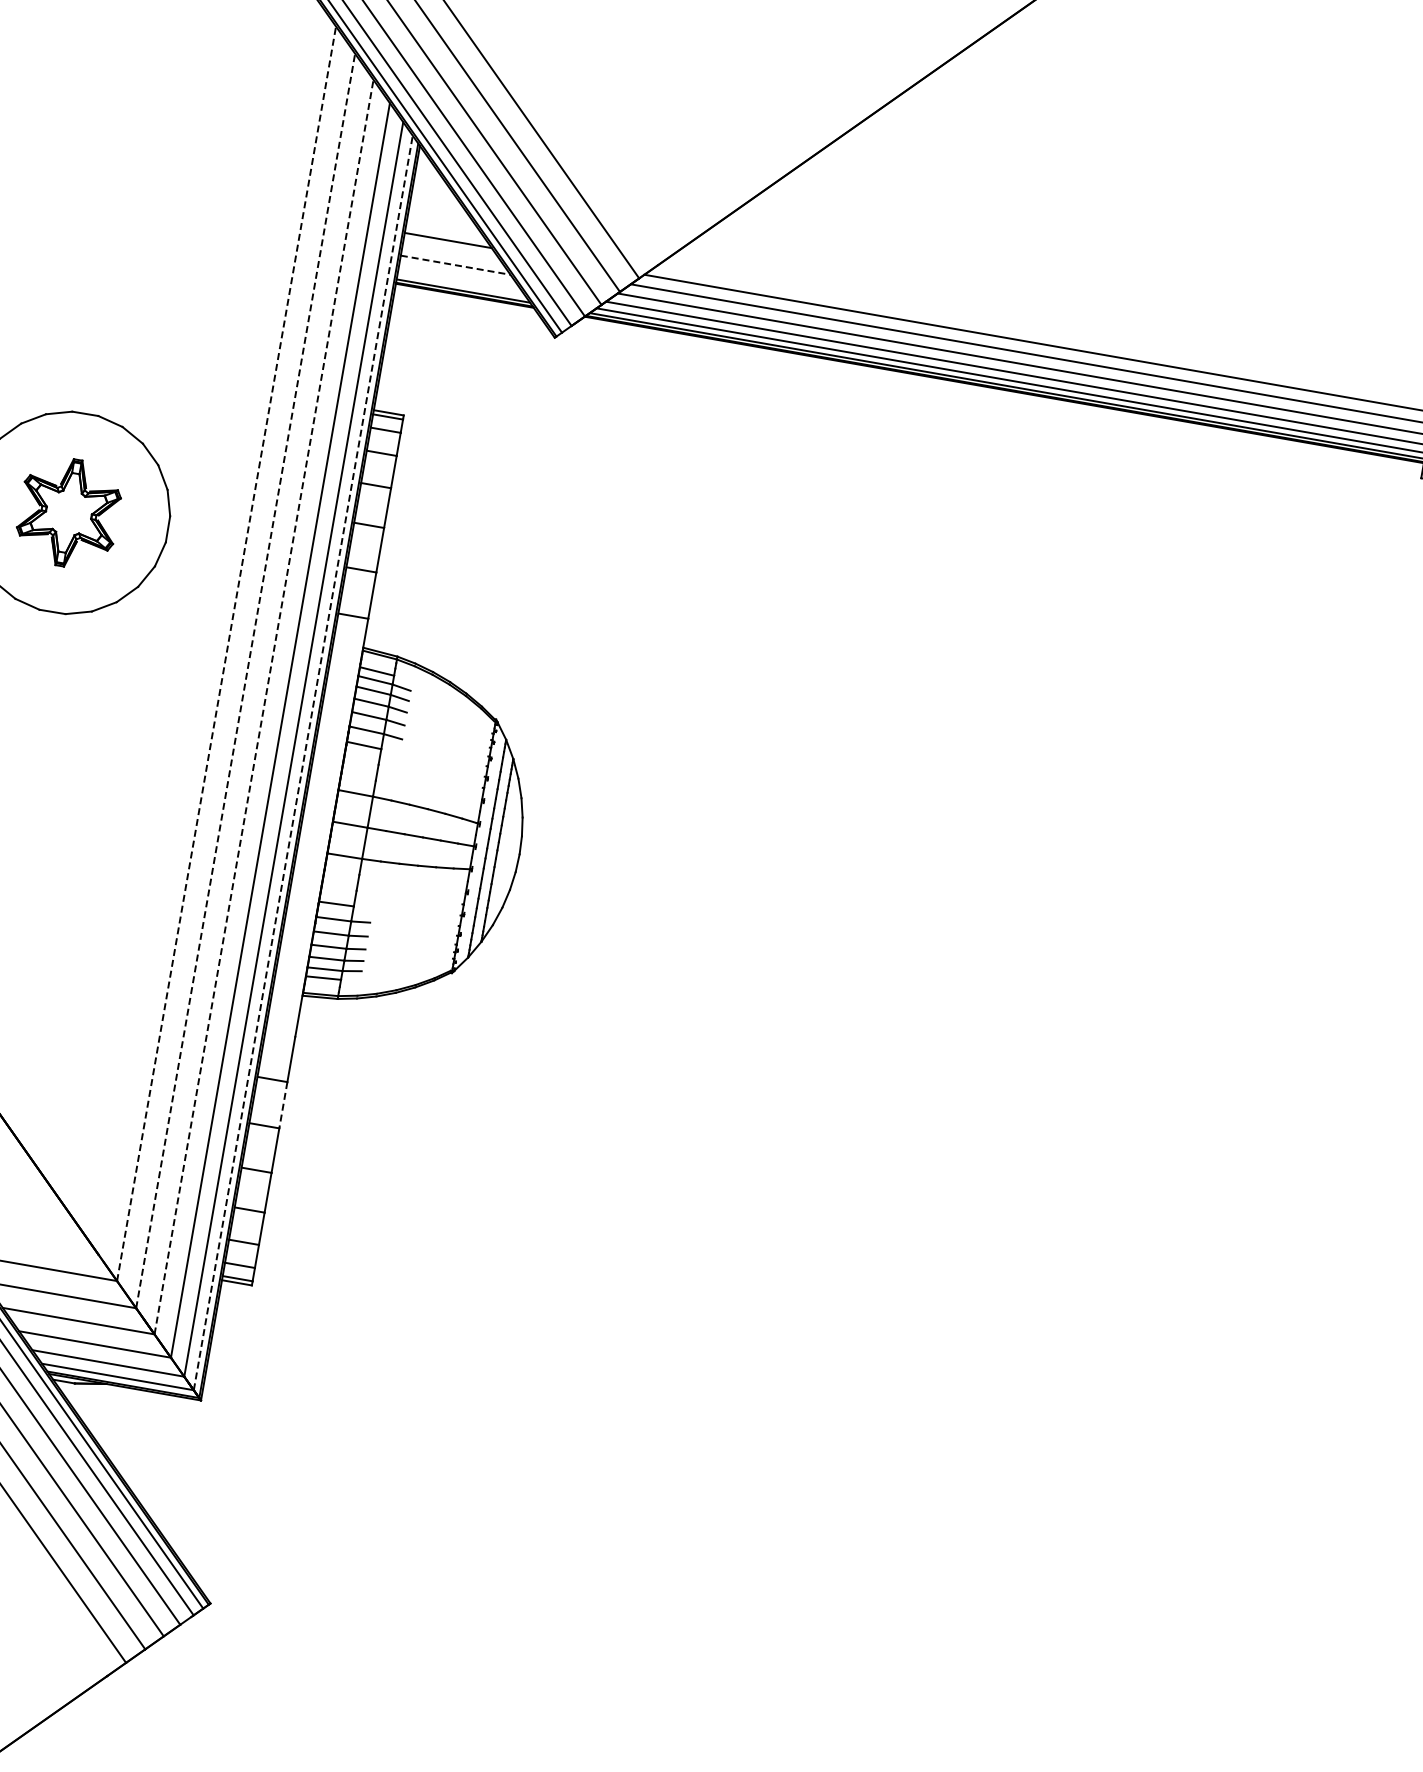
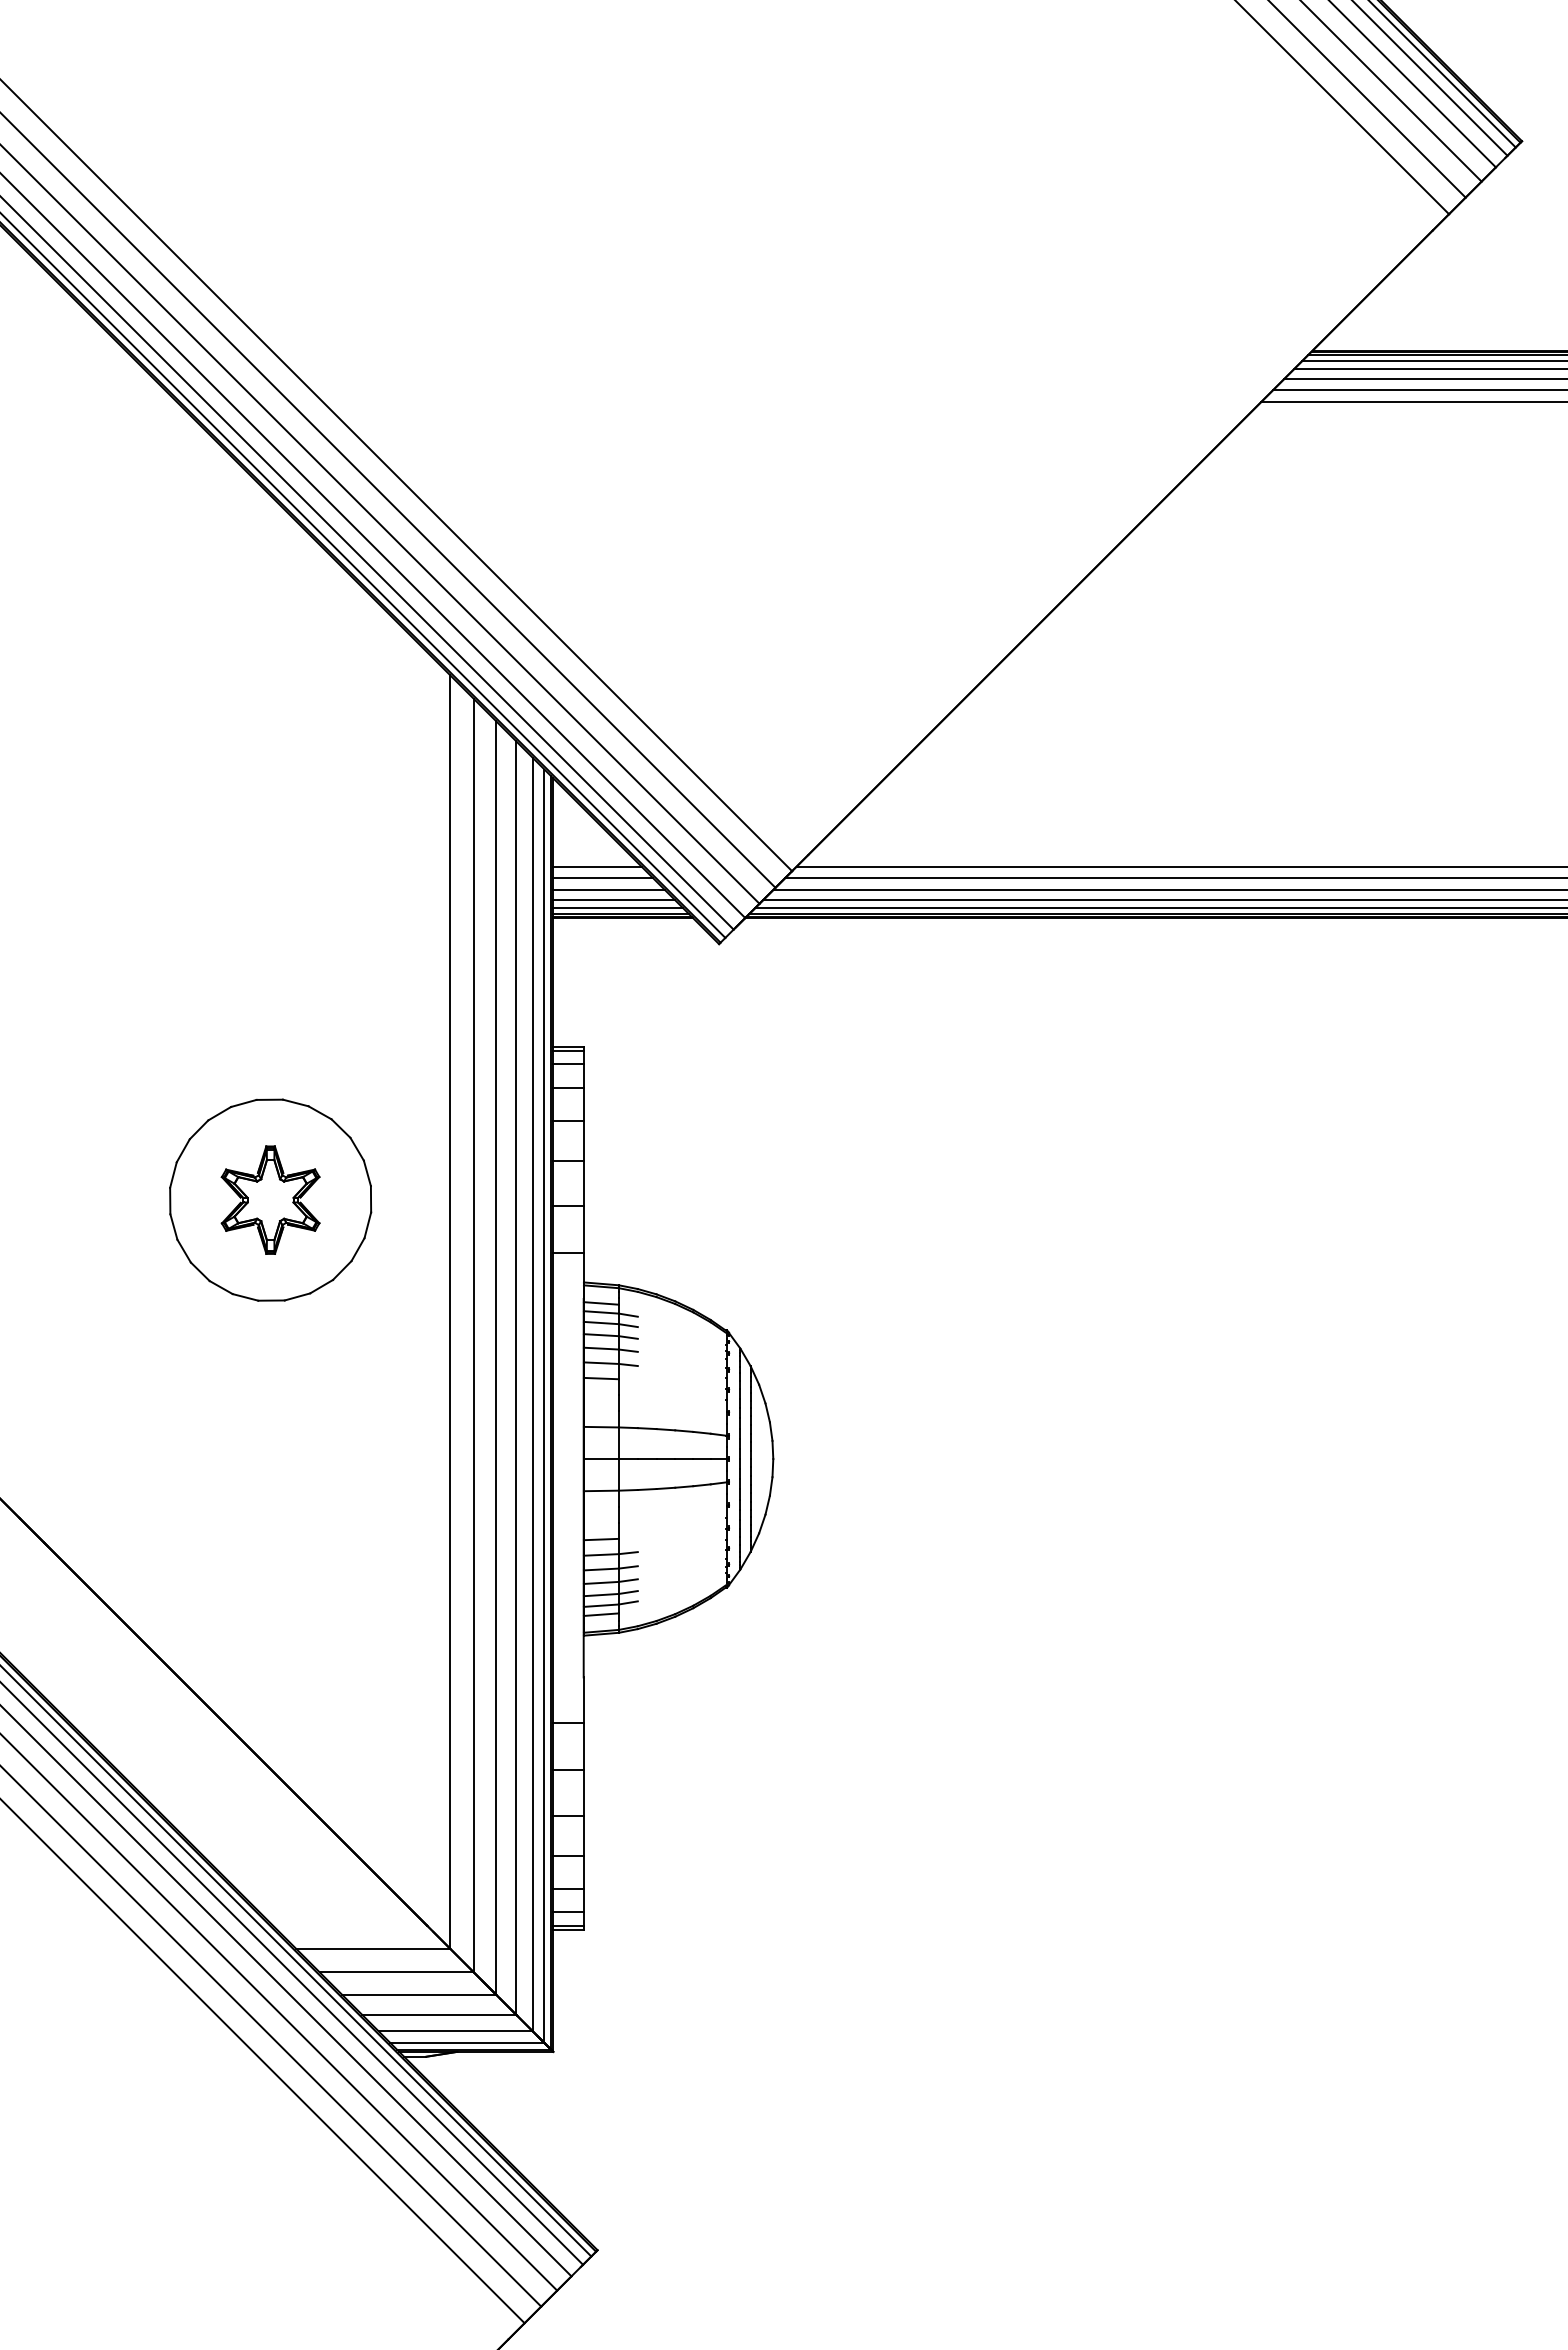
line: (452, 253) -> (603, 878), added
line: (456, 265) -> (609, 889), dashed -> solid
line: (458, 275) -> (613, 899), added
line: (460, 284) -> (617, 907), added
line: (227, 653) -> (450, 1311), dashed -> solid
line: (245, 681) -> (473, 1335), dashed -> solid
line: (264, 706) -> (496, 1357), dashed -> solid
line: (303, 763) -> (544, 1406), dashed -> solid
line: (283, 1105) -> (583, 1747), dashed -> solid

